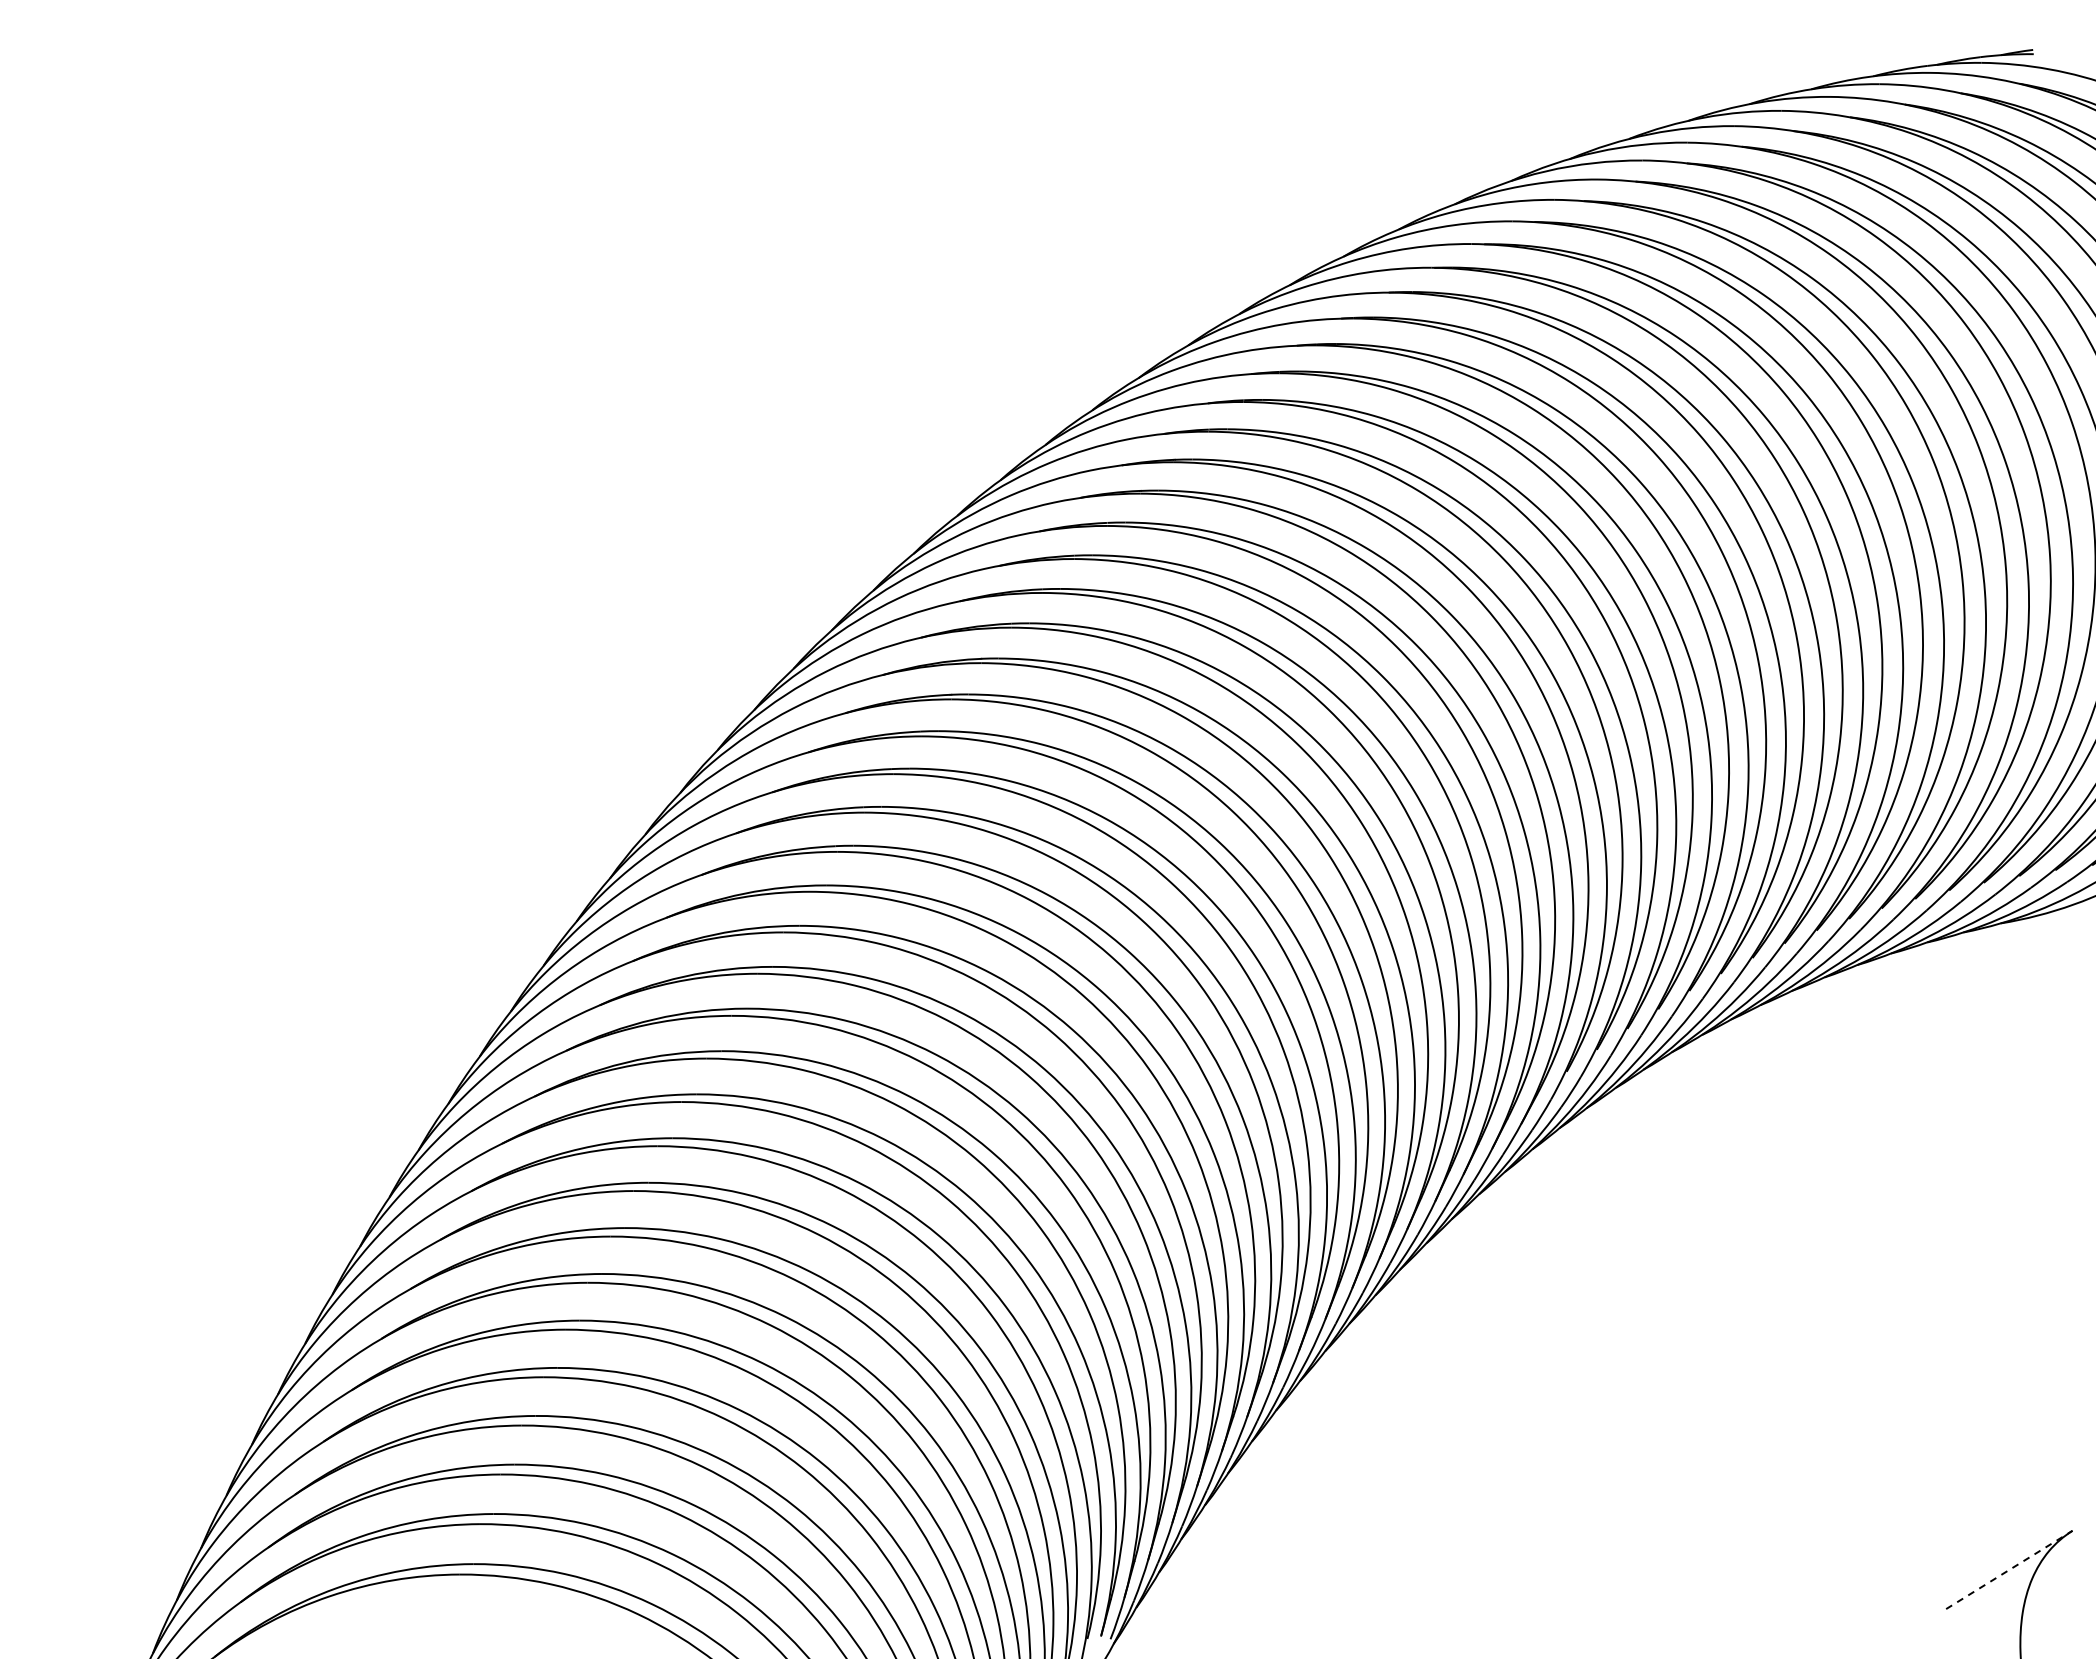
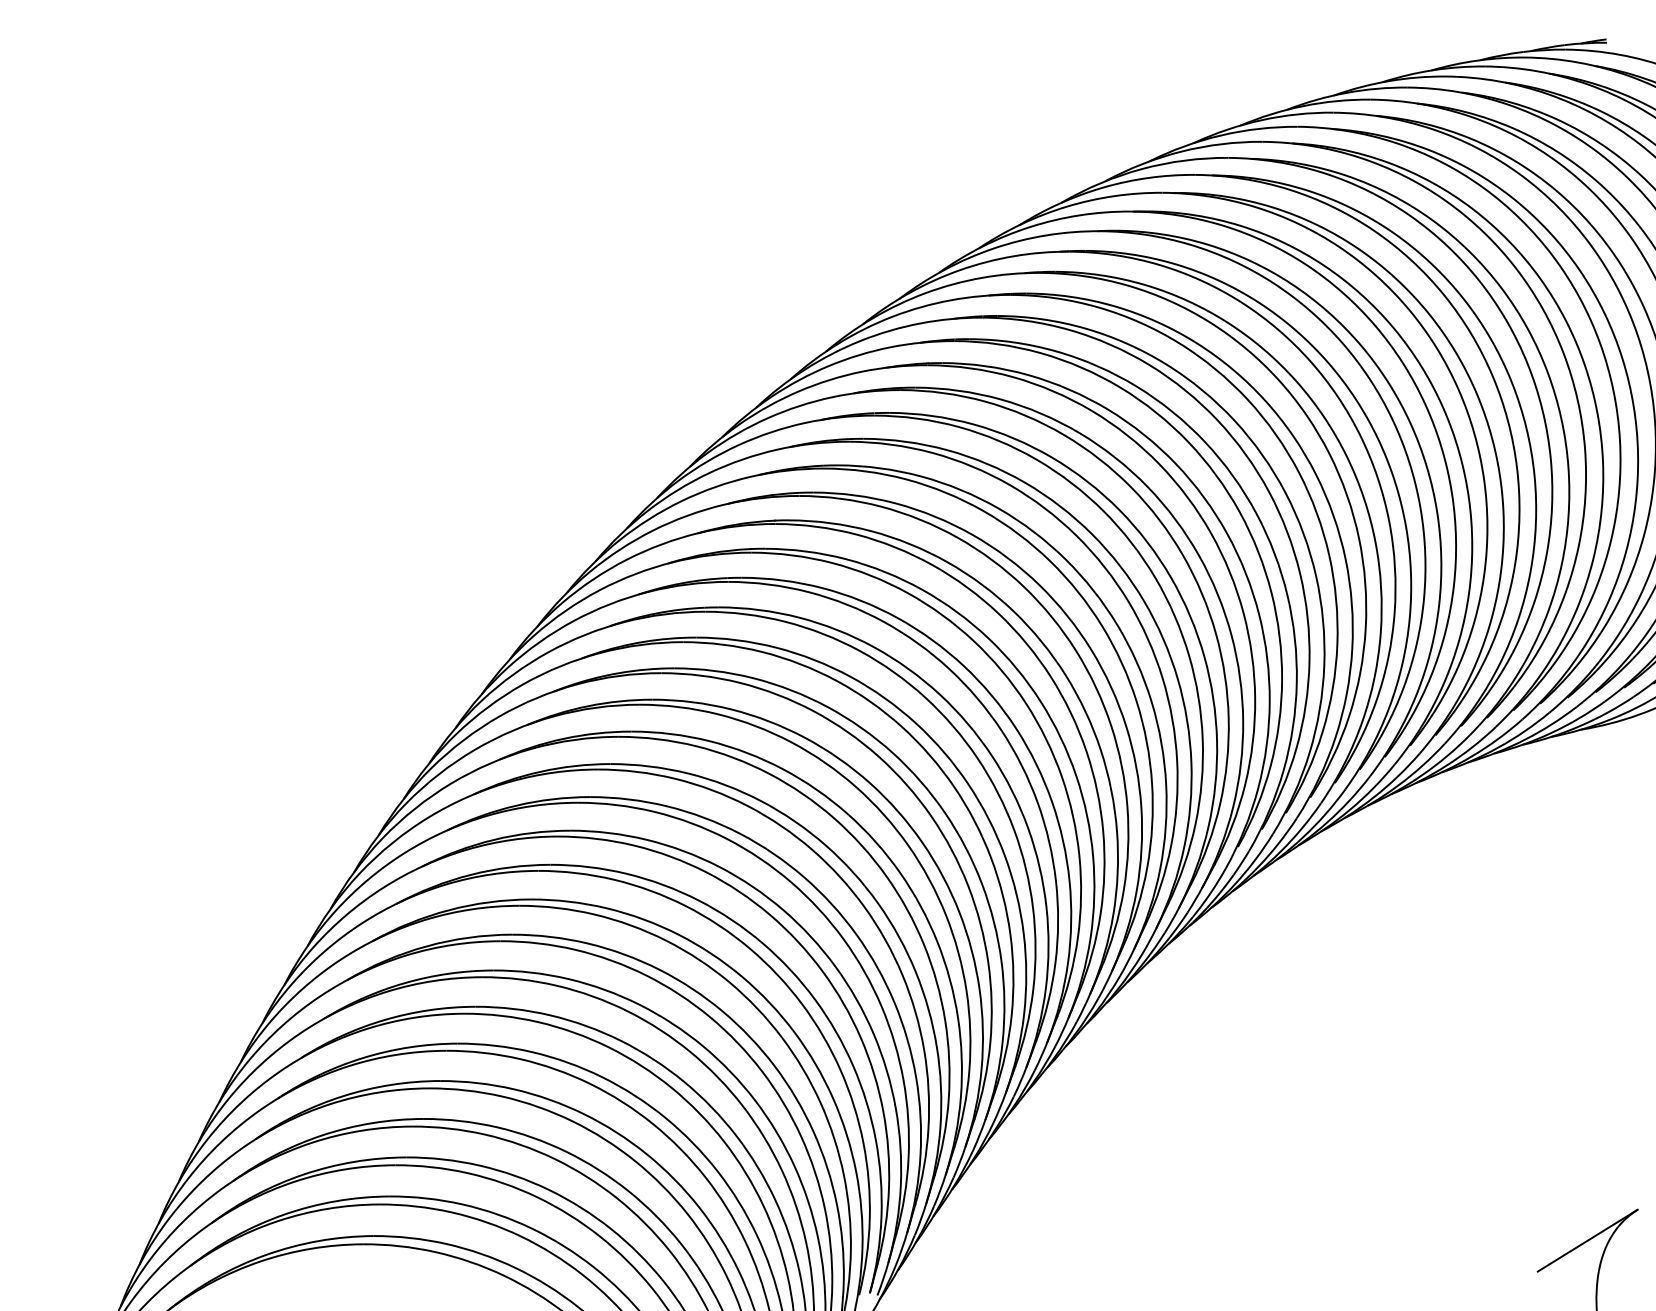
line: (2009, 1569) -> (1587, 1240), dashed -> solid

